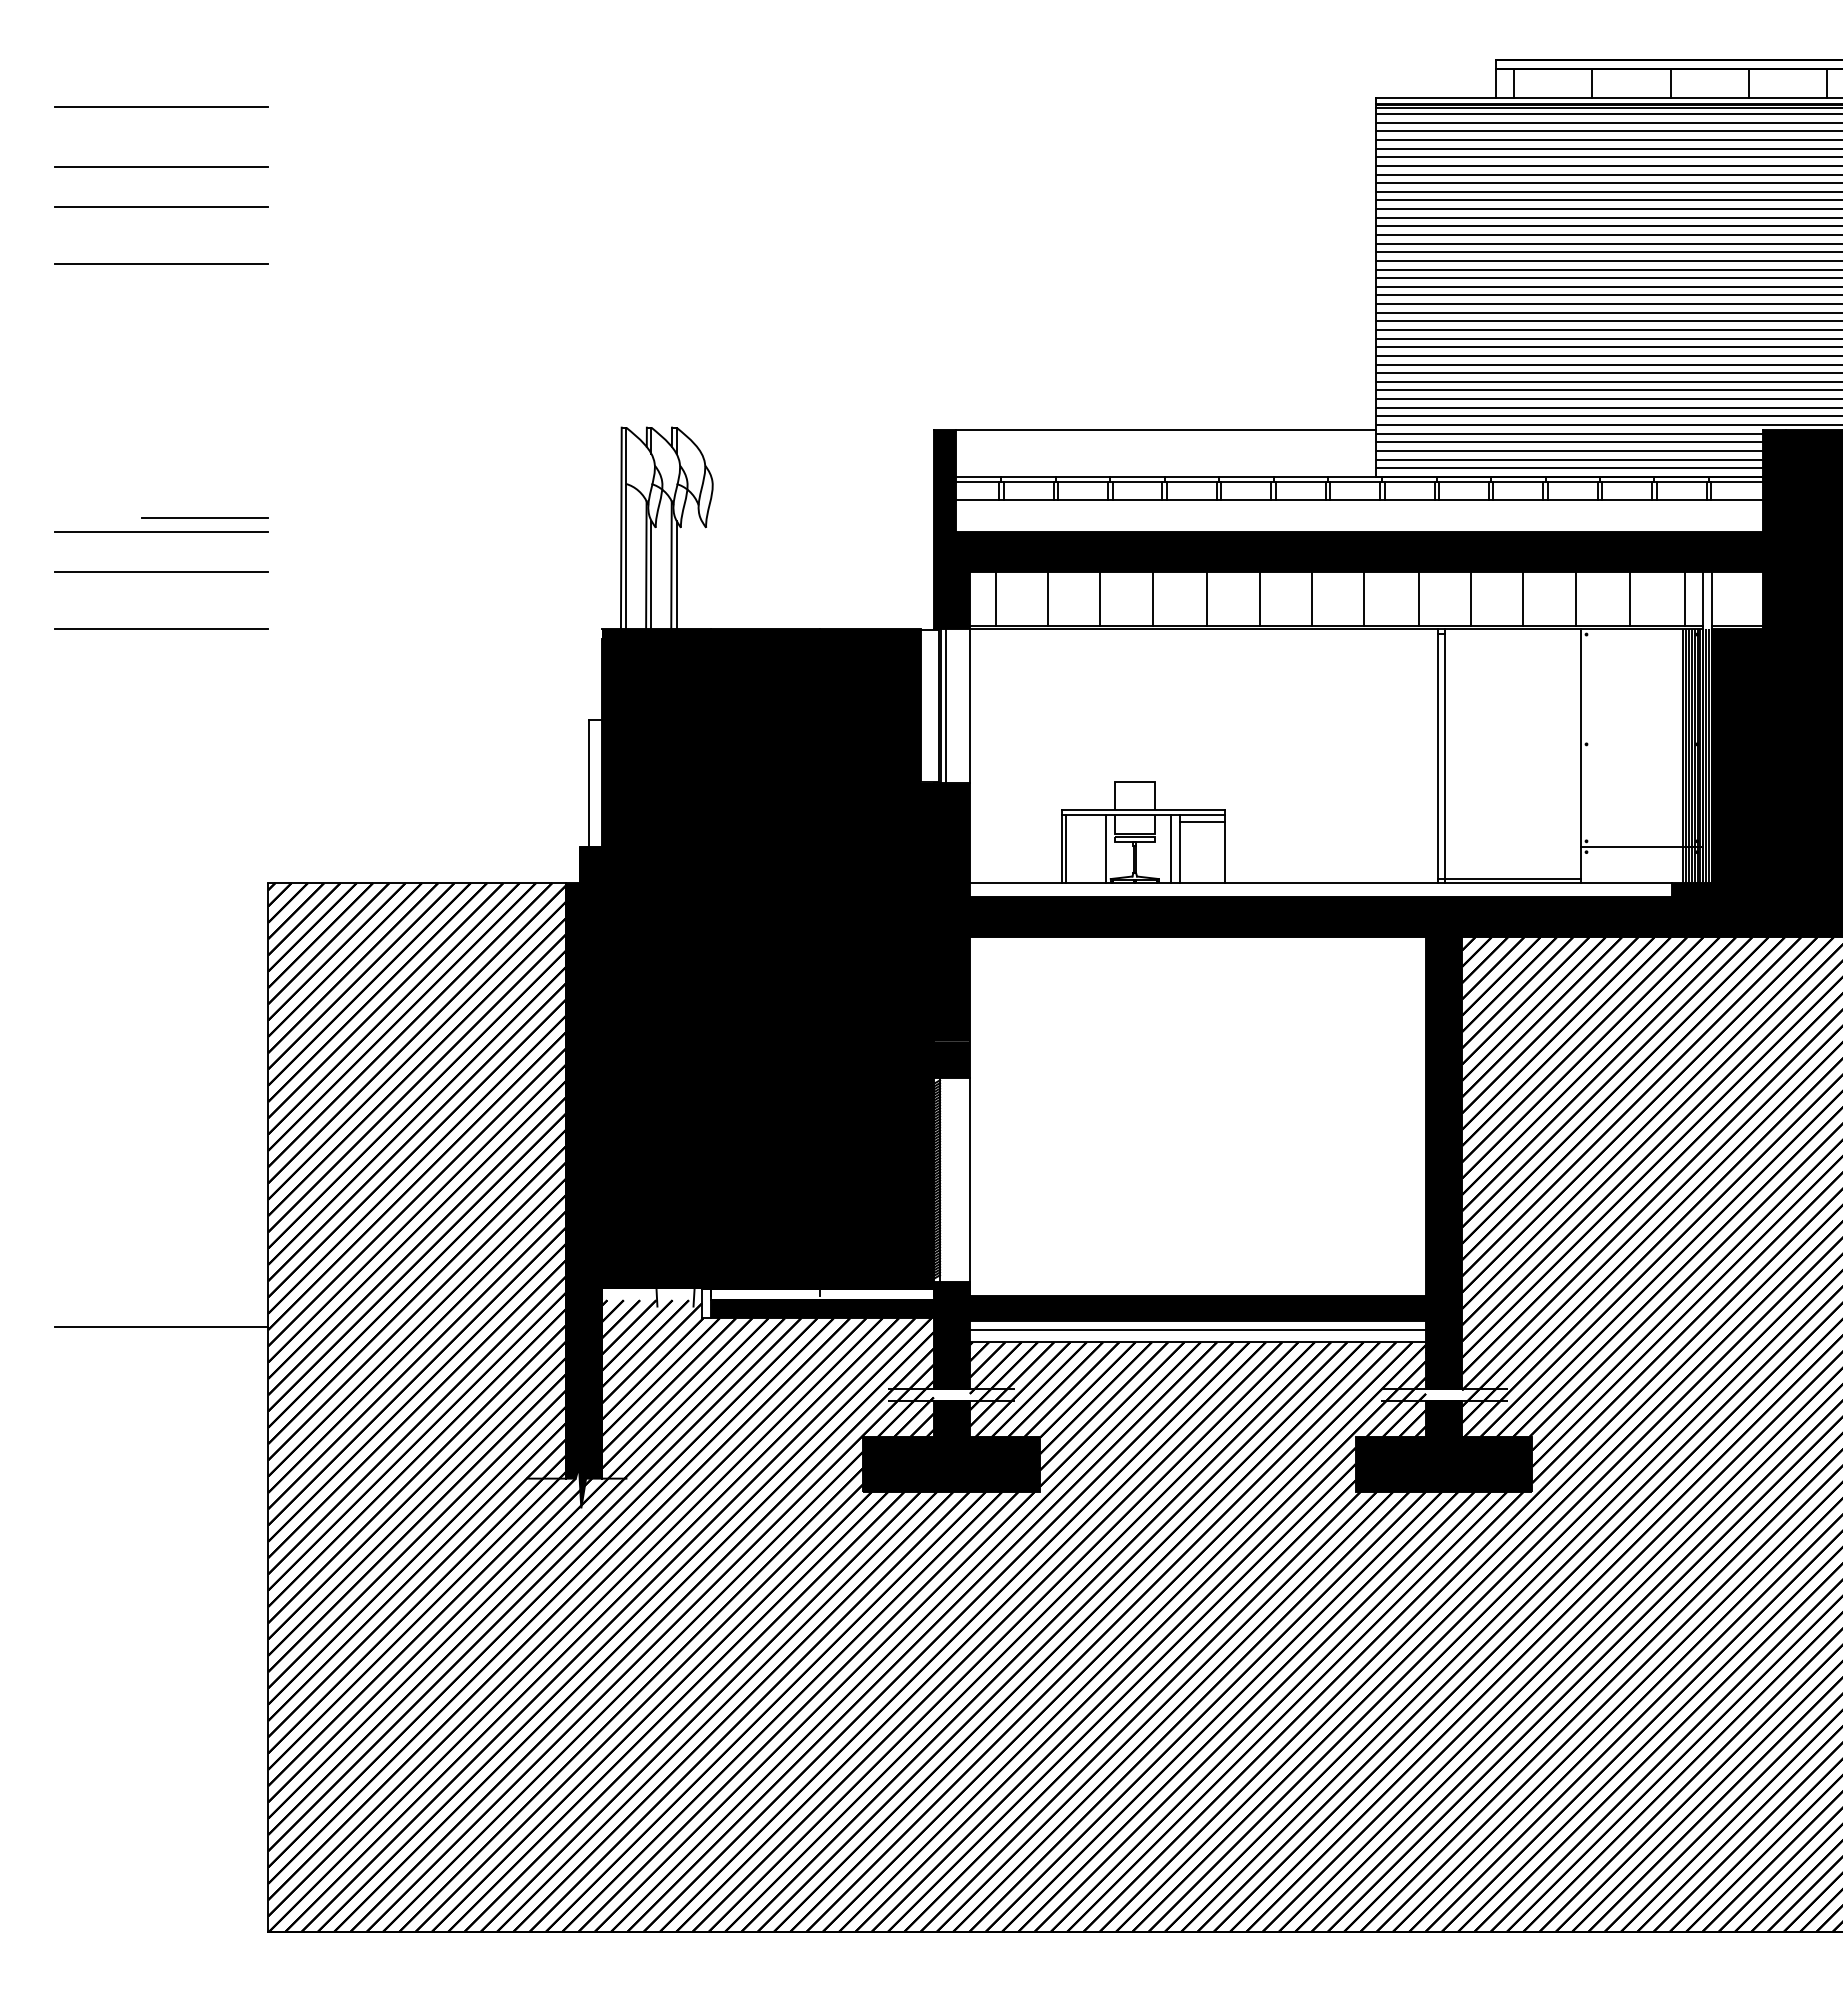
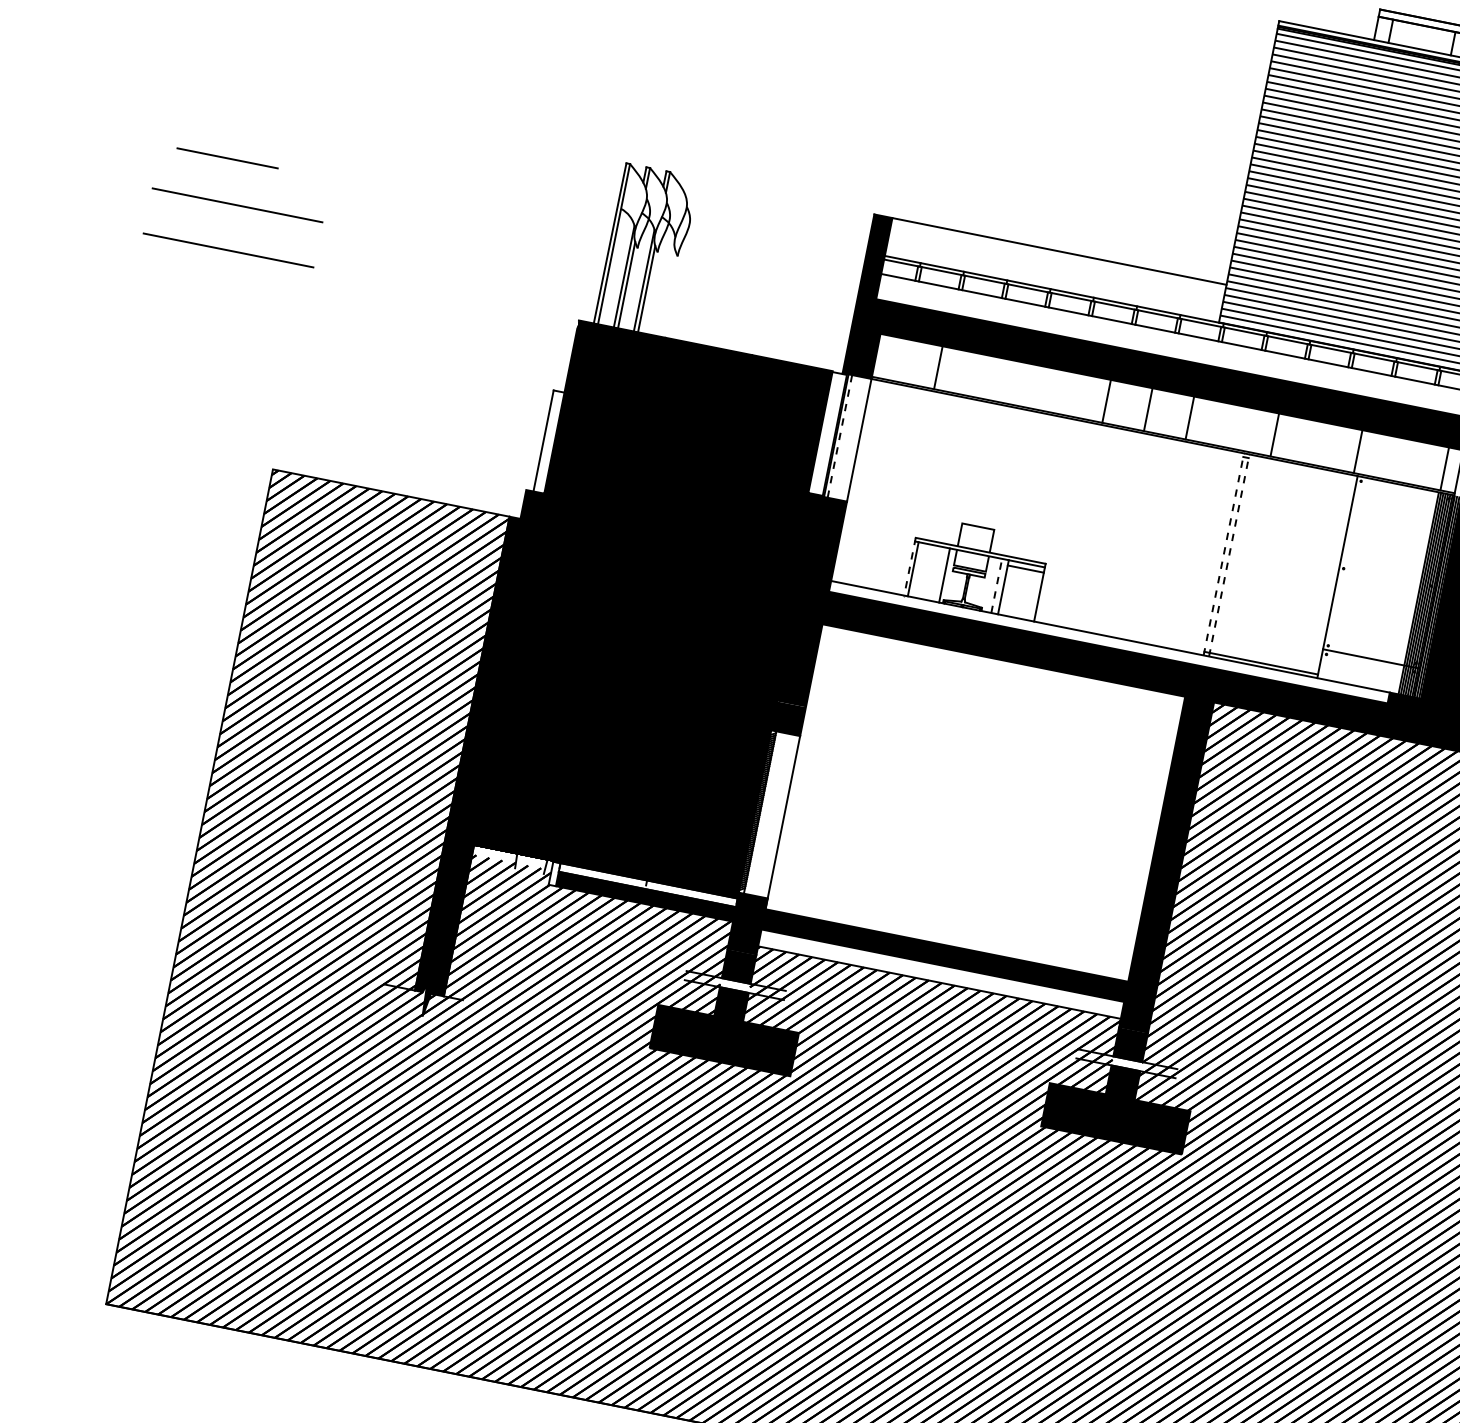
line: (204, 517) -> (226, 157), moved
line: (161, 531) -> (243, 172), removed
line: (995, 599) -> (896, 359), removed
line: (1100, 599) -> (980, 376), removed
line: (1152, 599) -> (1021, 384), removed
line: (1207, 599) -> (1065, 393), removed
line: (1418, 599) -> (1233, 426), removed
line: (1523, 599) -> (1316, 443), removed
line: (1630, 599) -> (1401, 460), removed
line: (945, 706) -> (839, 436), solid -> dashed
line: (1438, 756) -> (1223, 554), solid -> dashed
line: (1445, 756) -> (1229, 555), solid -> dashed
line: (1061, 847) -> (909, 567), solid -> dashed
line: (1171, 848) -> (996, 585), solid -> dashed
line: (161, 1327) -> (117, 806), removed
line: (1197, 1330) -> (941, 973), removed

